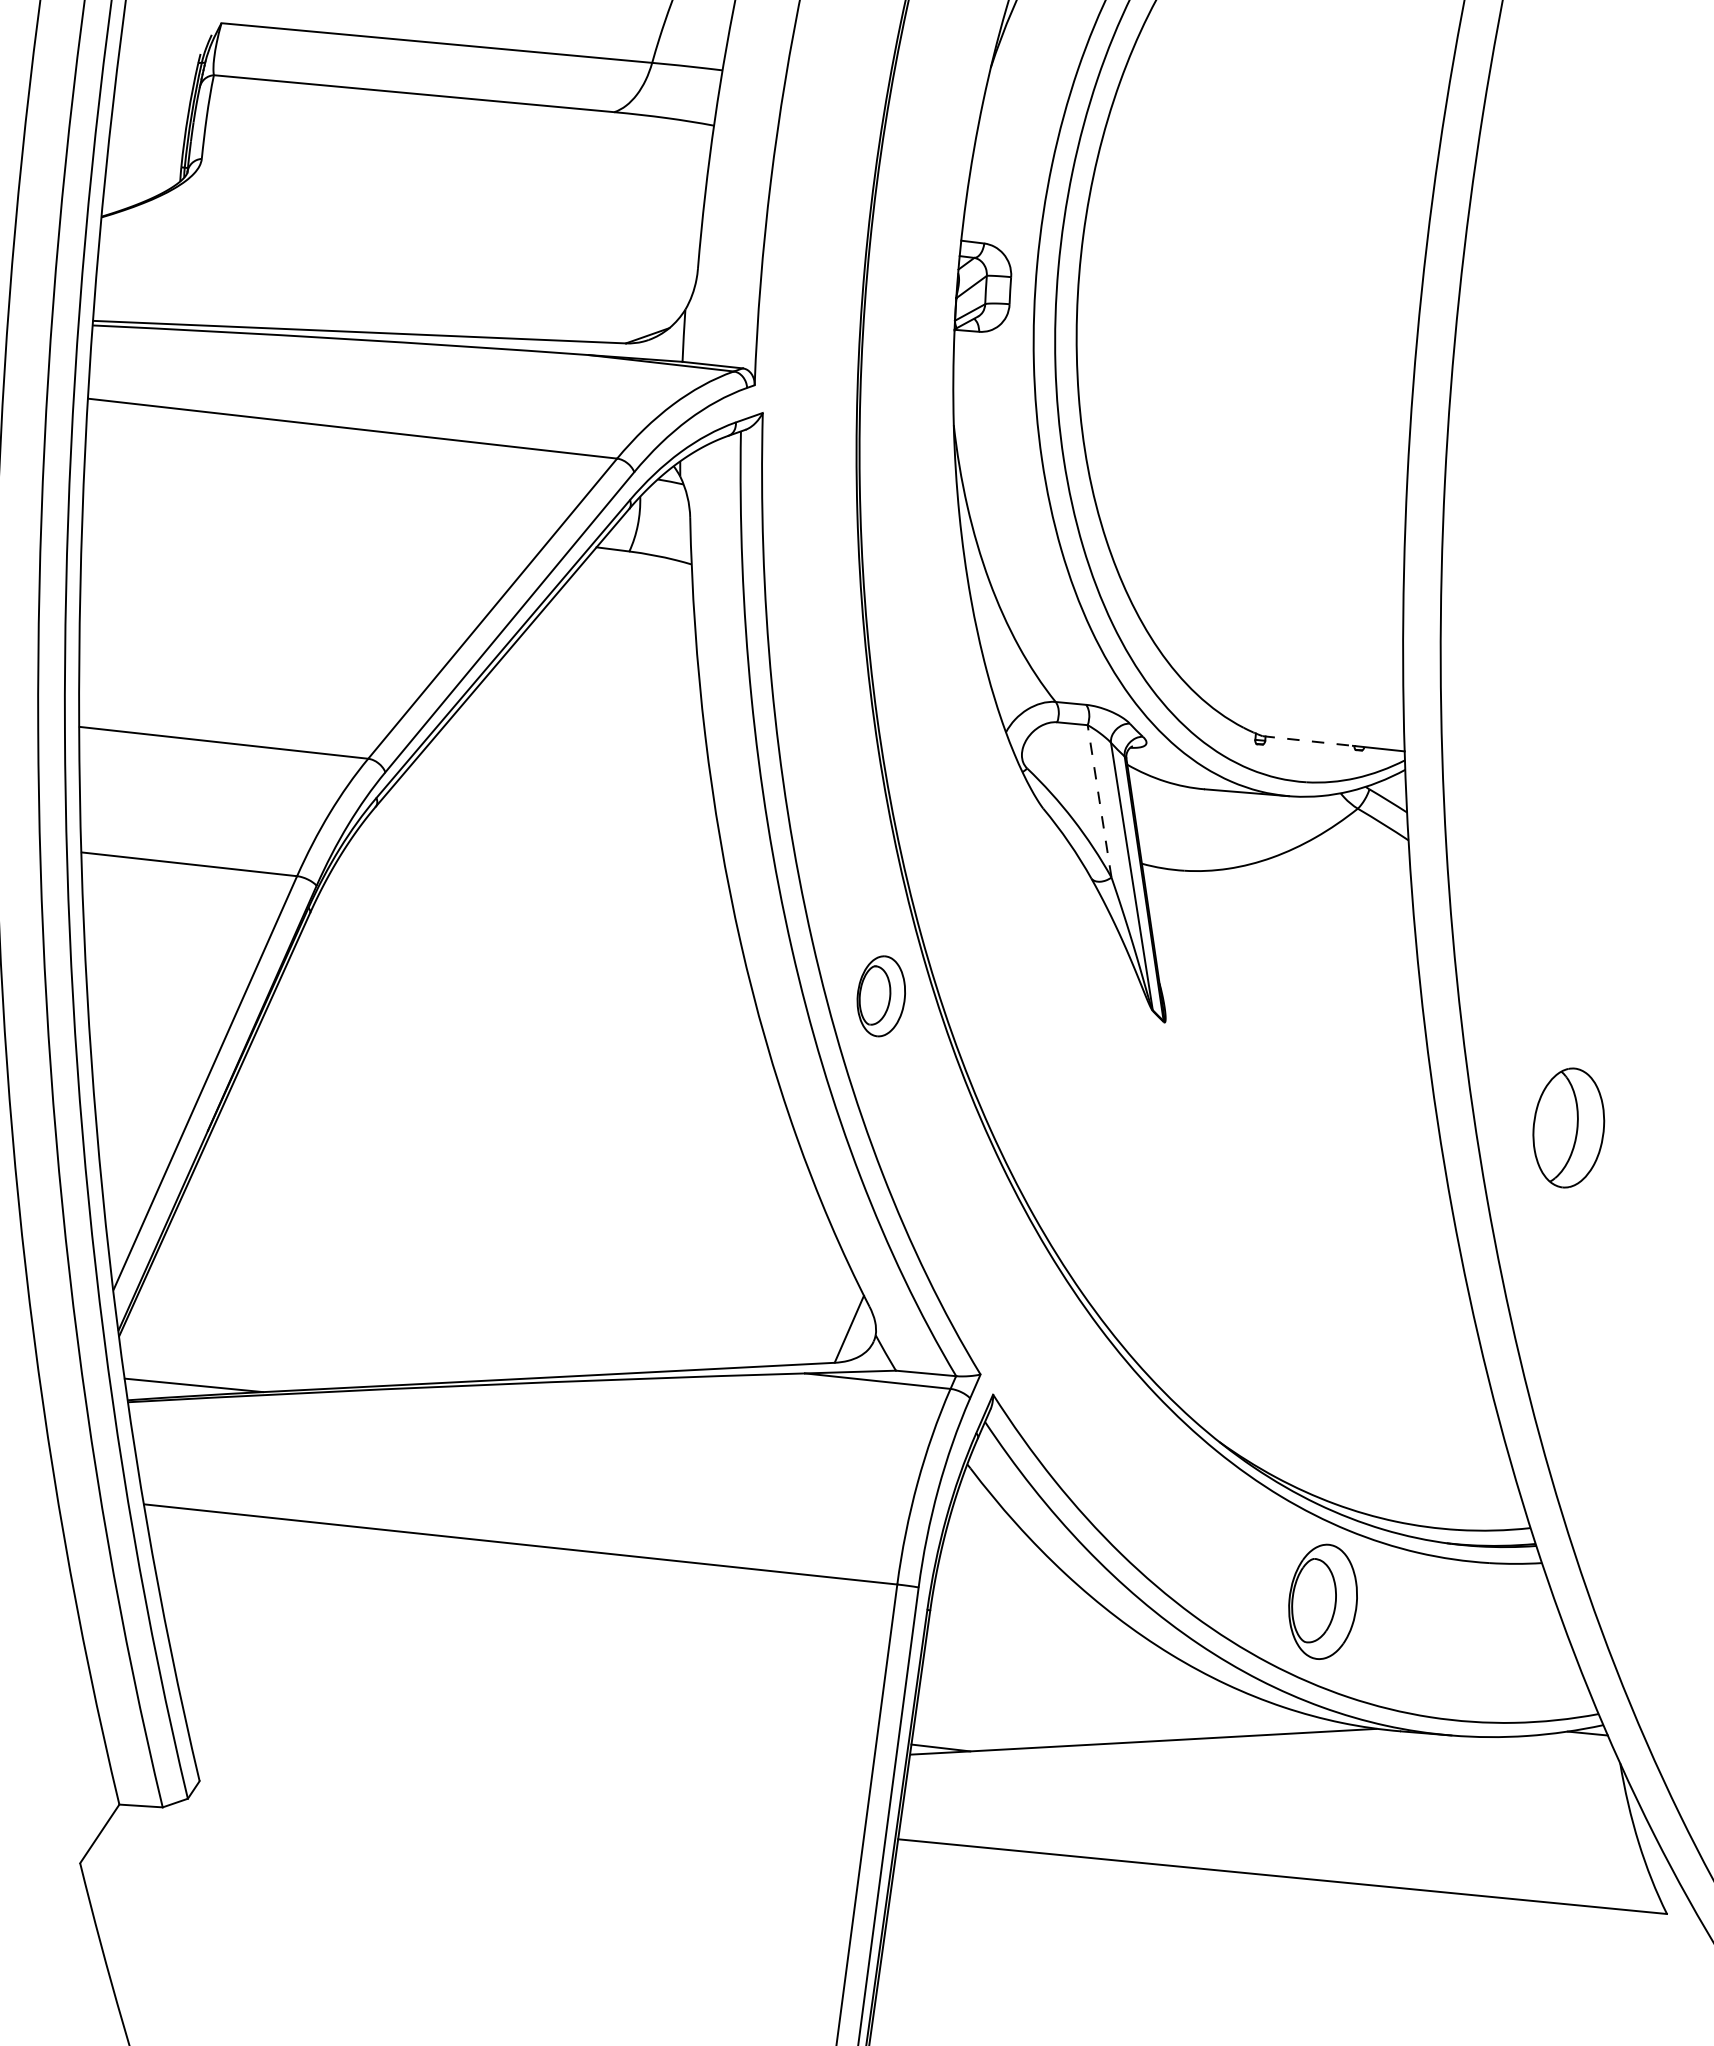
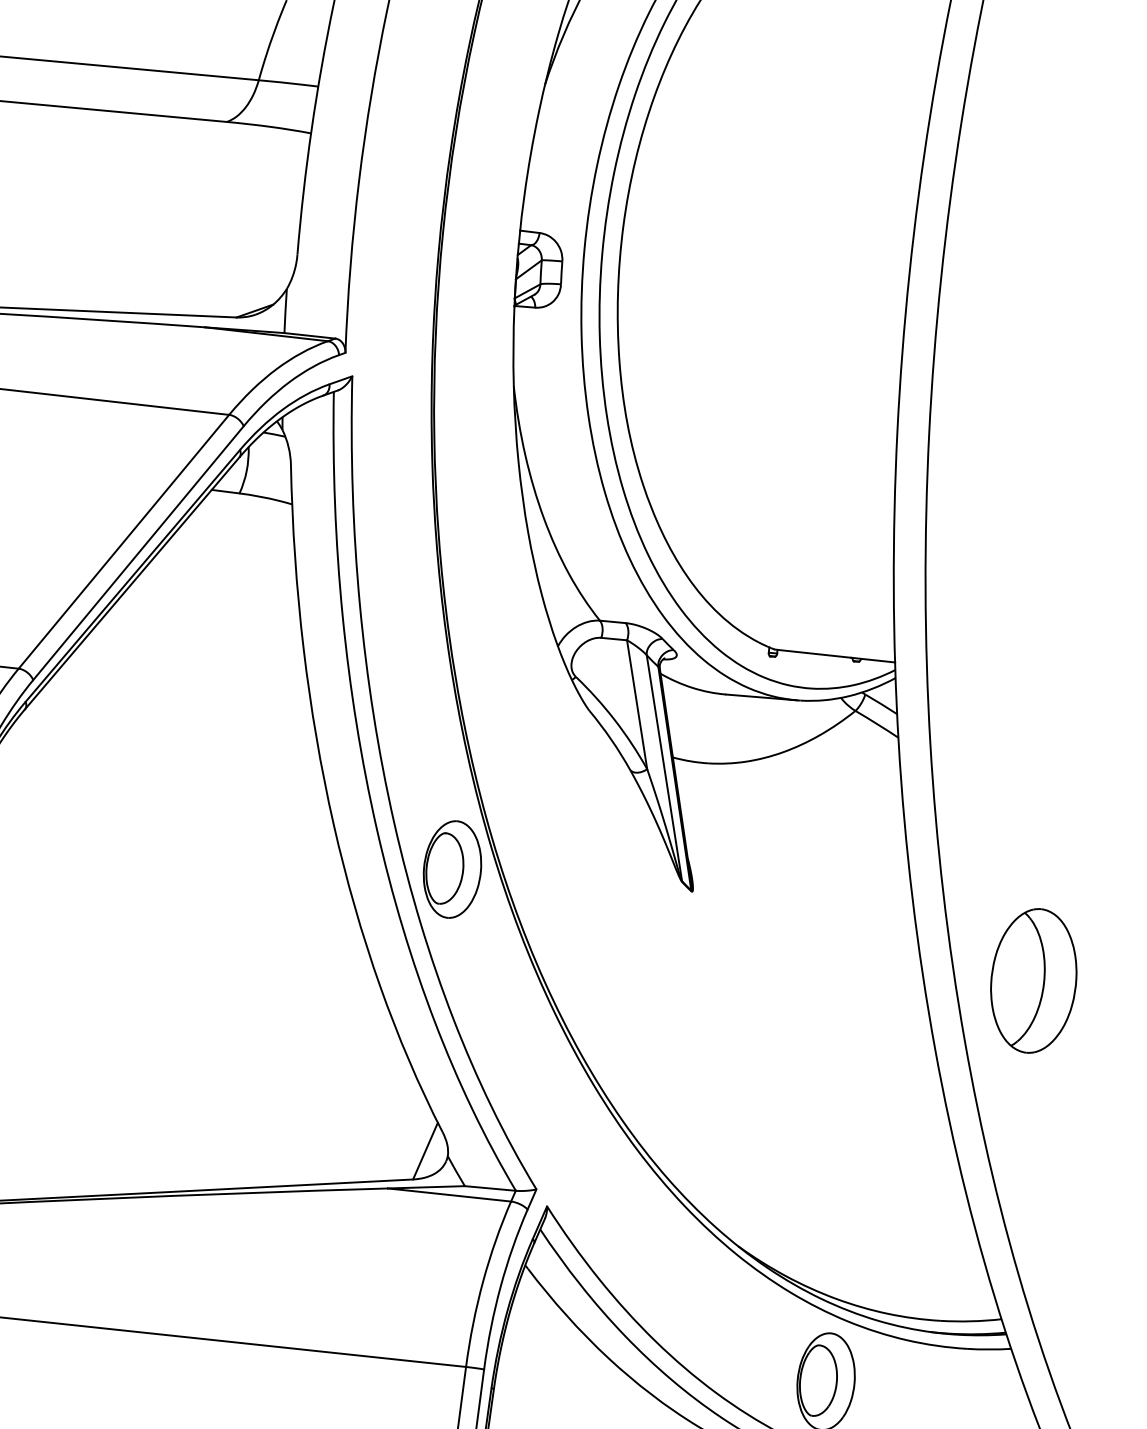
line: (1308, 741) -> (813, 654), dashed -> solid
line: (1099, 800) -> (637, 703), dashed -> solid
part: (881, 996) -> (452, 869), size x1.43
part: (1568, 1127) -> (1033, 980), size x1.43

